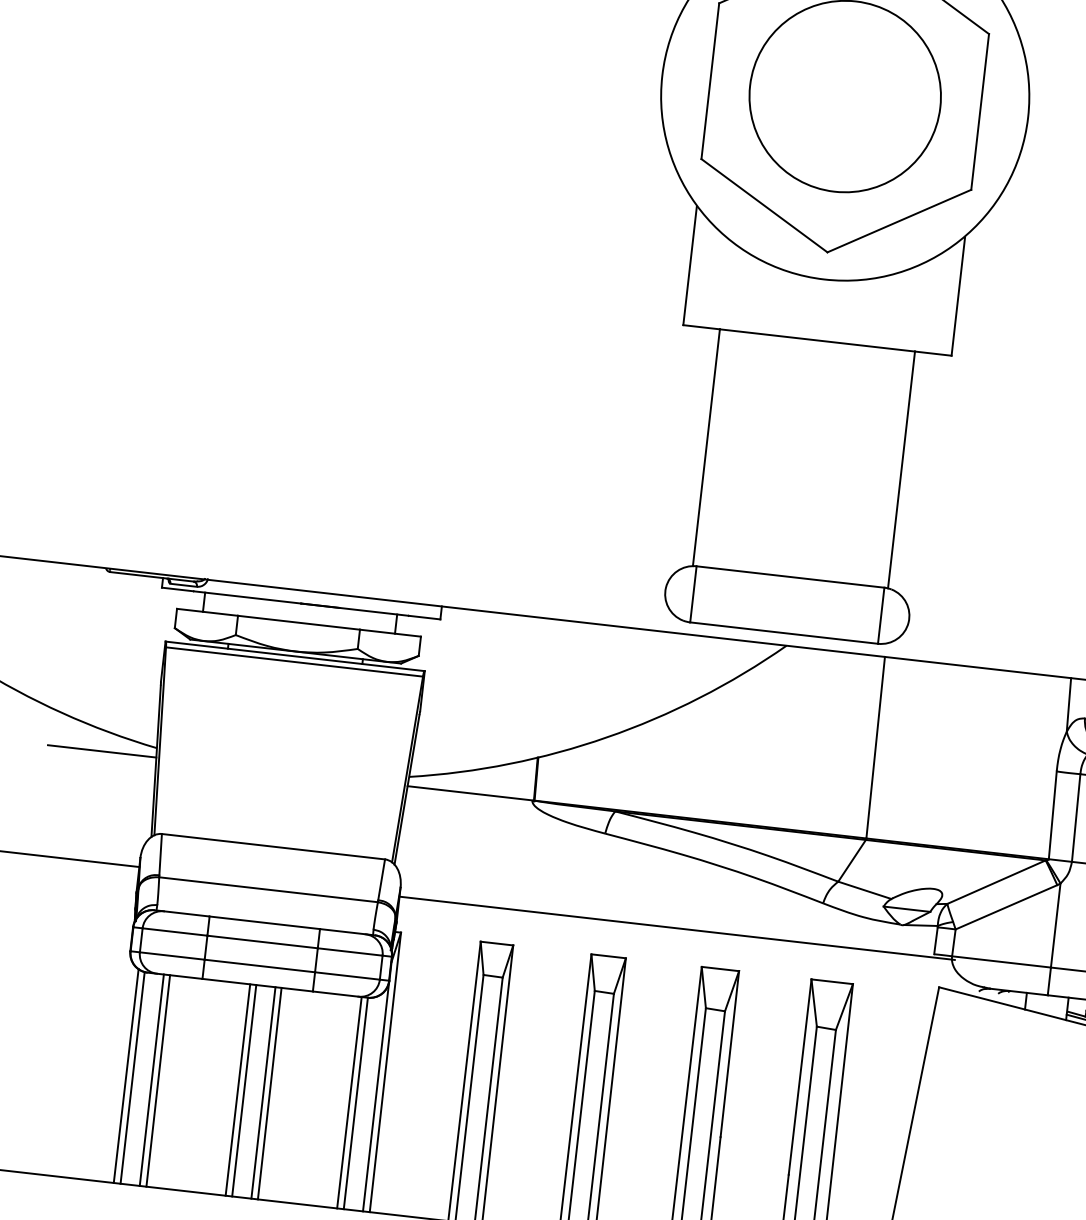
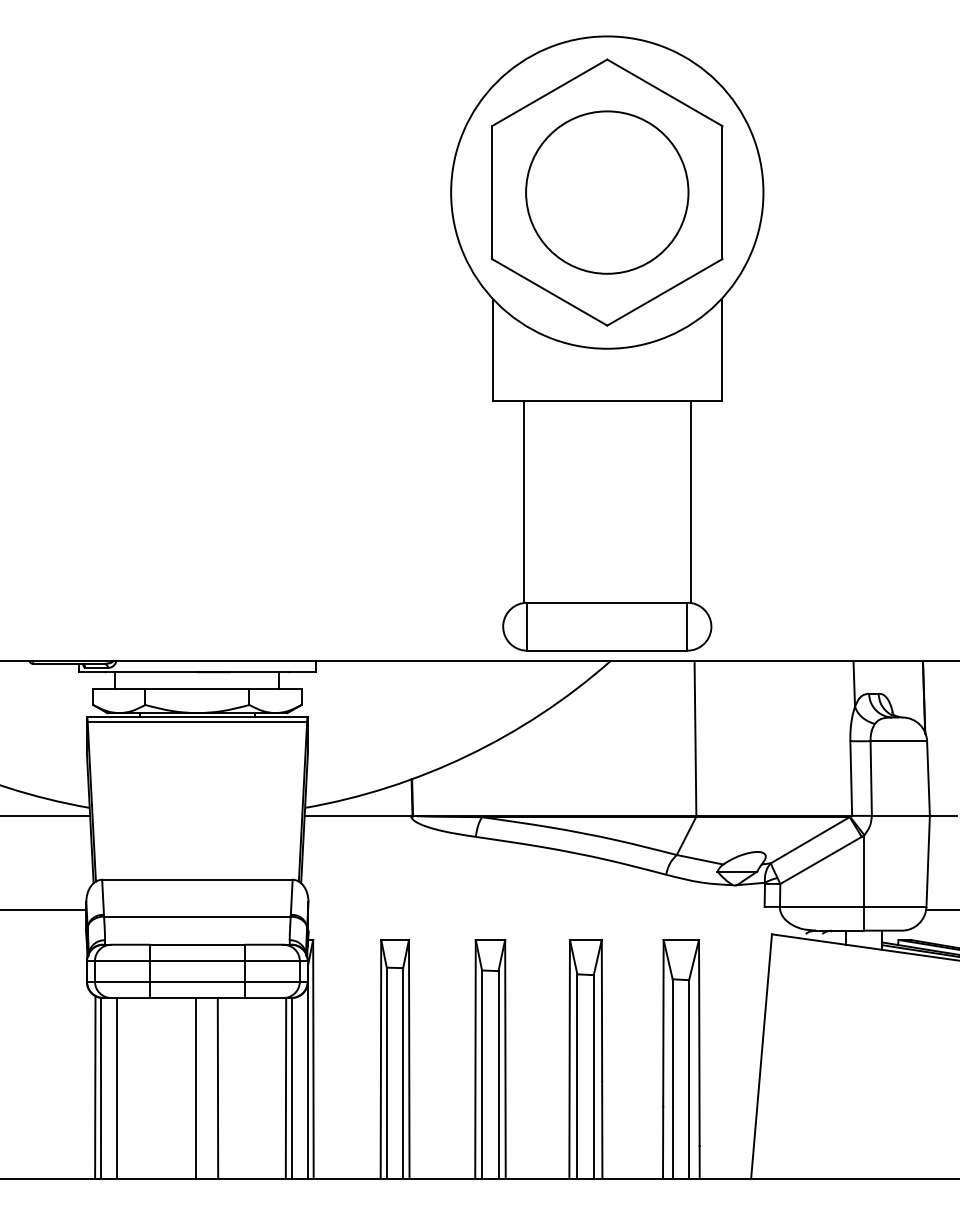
line: (677, 927) -> (545, 909), removed
line: (157, 1081) -> (122, 1088), removed
line: (237, 1090) -> (190, 1088), removed
line: (263, 1093) -> (212, 1088), removed

